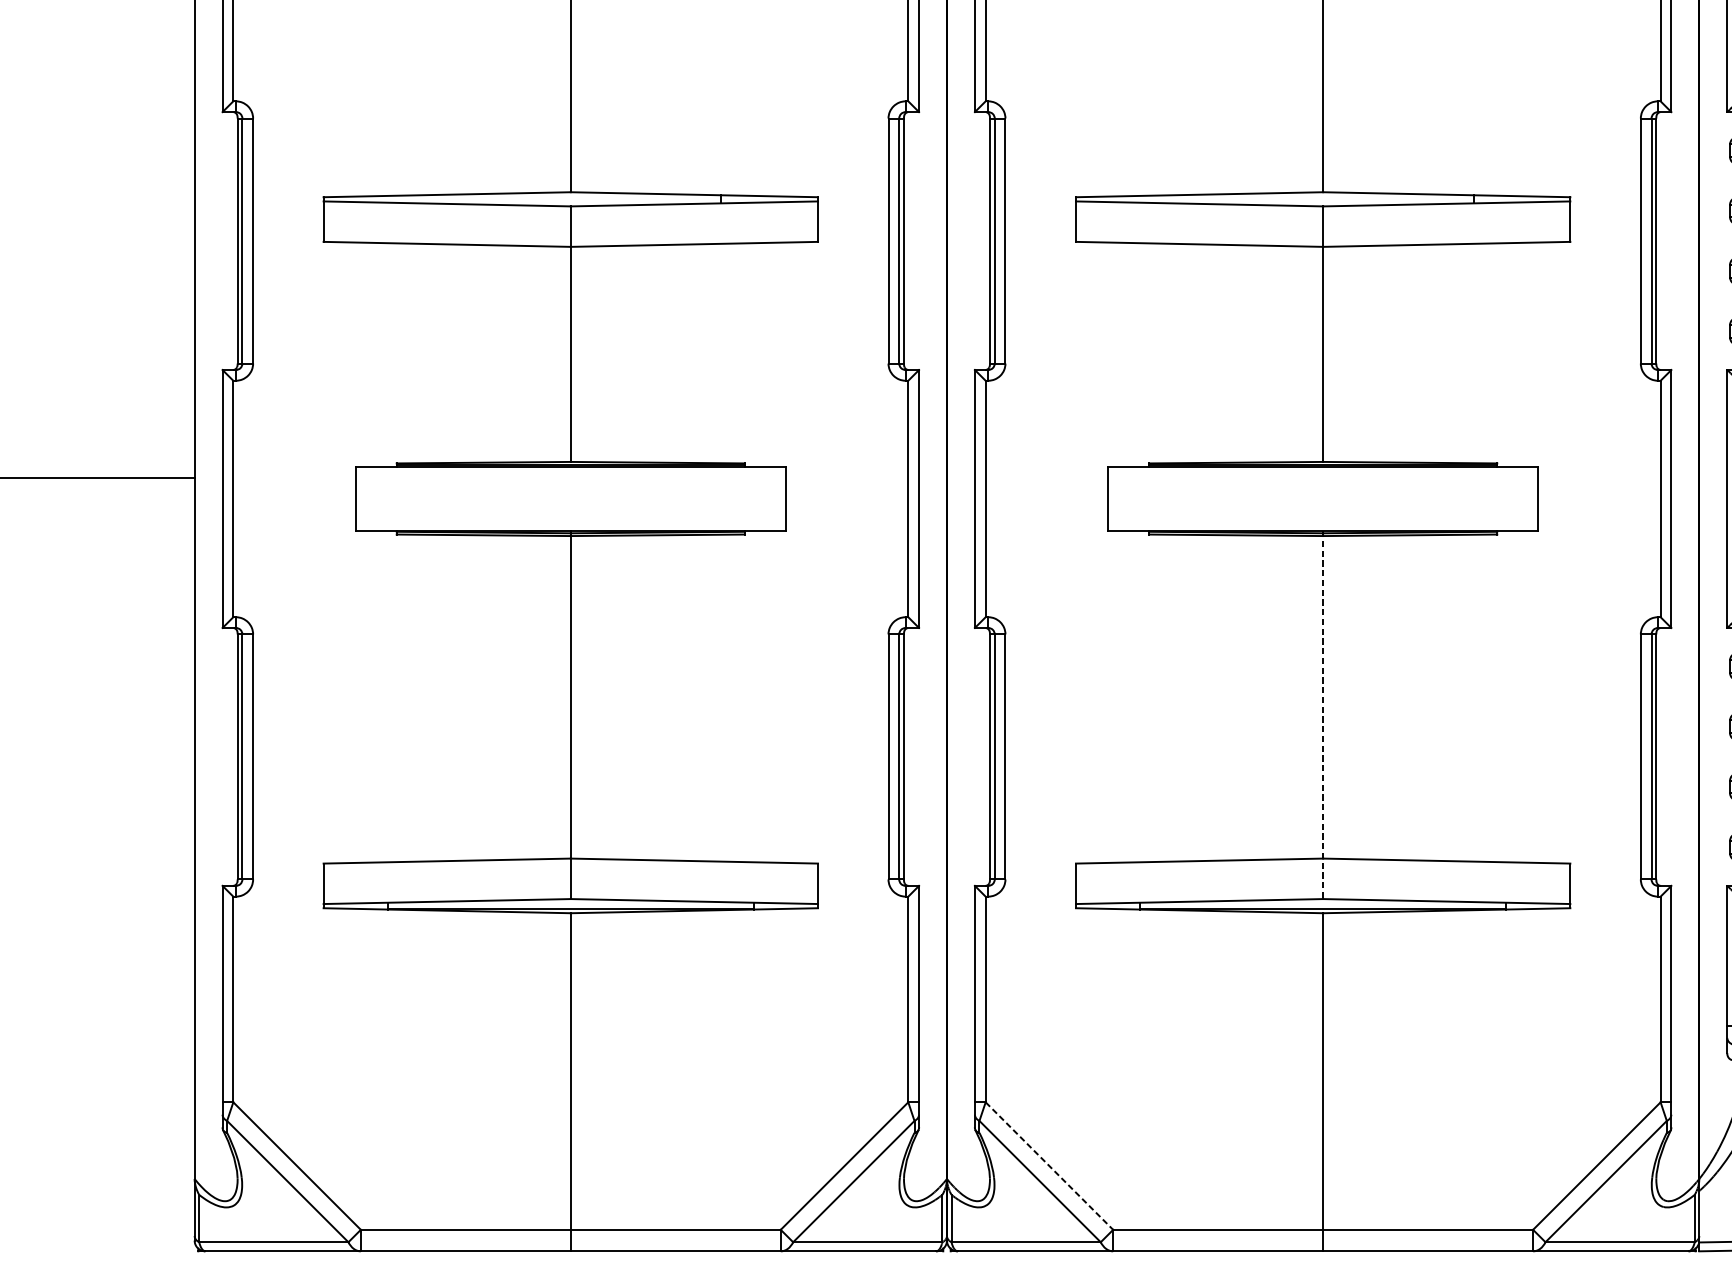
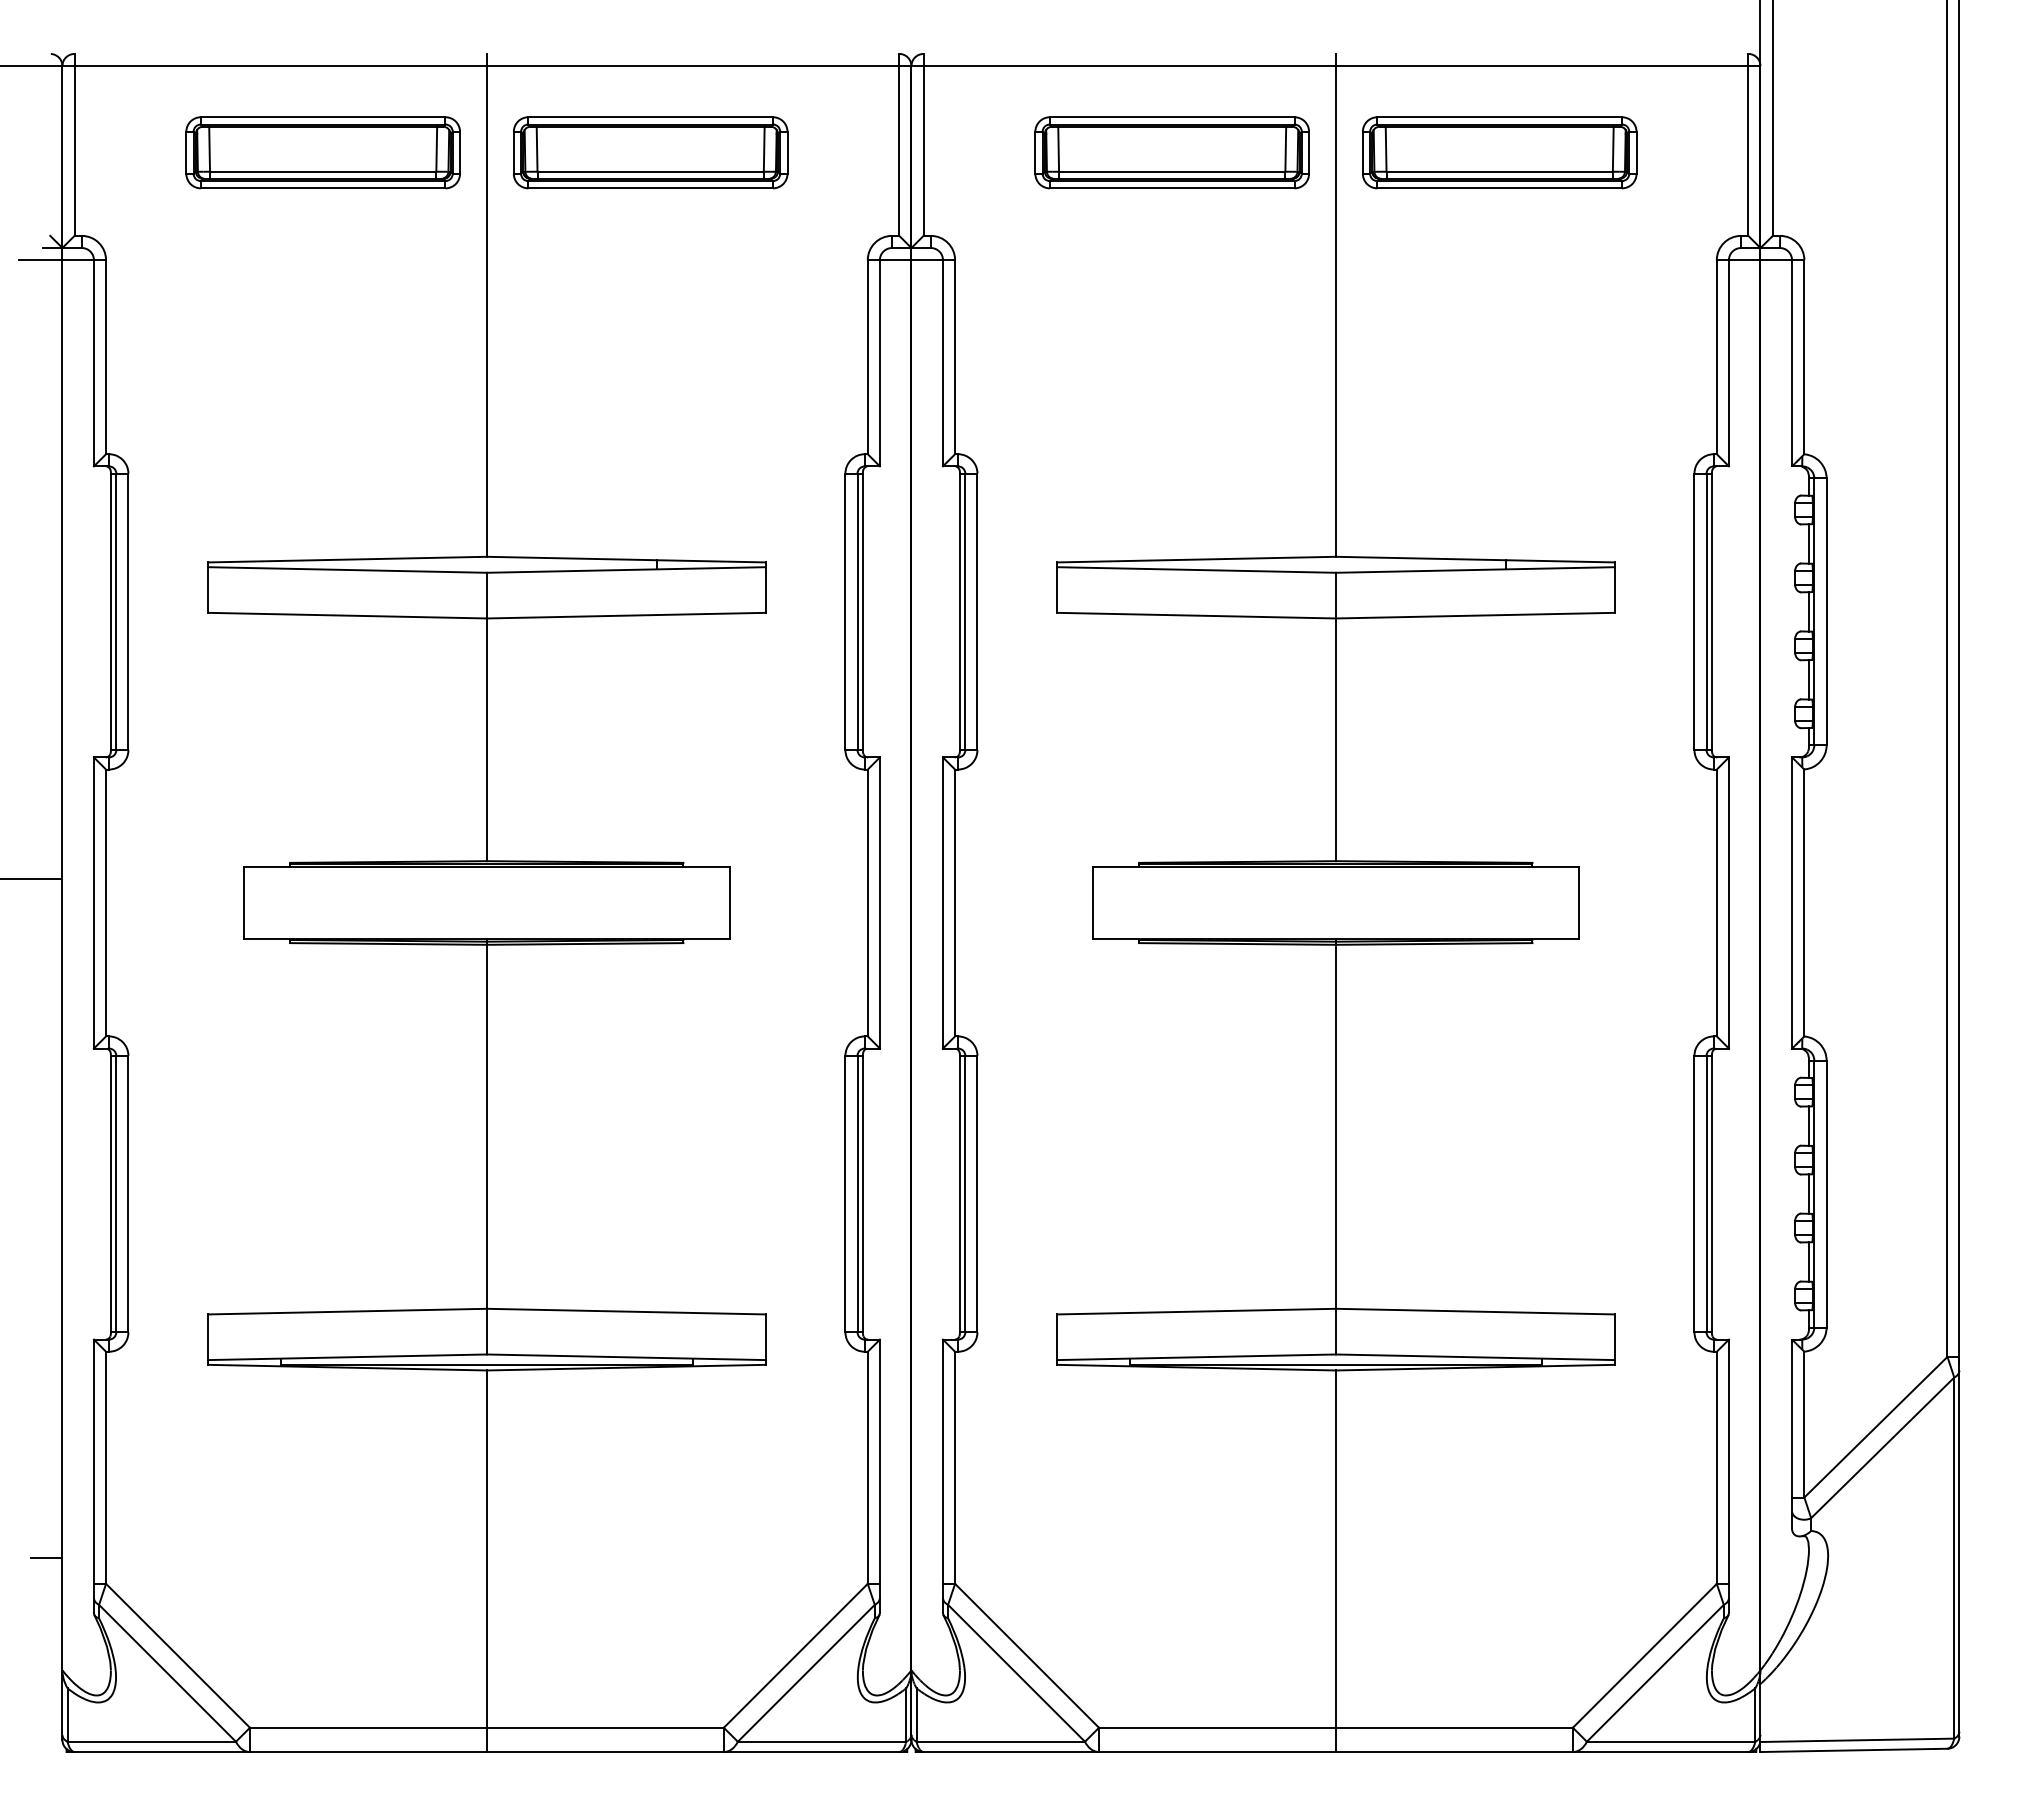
line: (1322, 714) -> (1335, 1146), dashed -> solid
line: (180, 1078) -> (46, 1557), added
line: (1049, 1165) -> (1027, 1655), dashed -> solid

